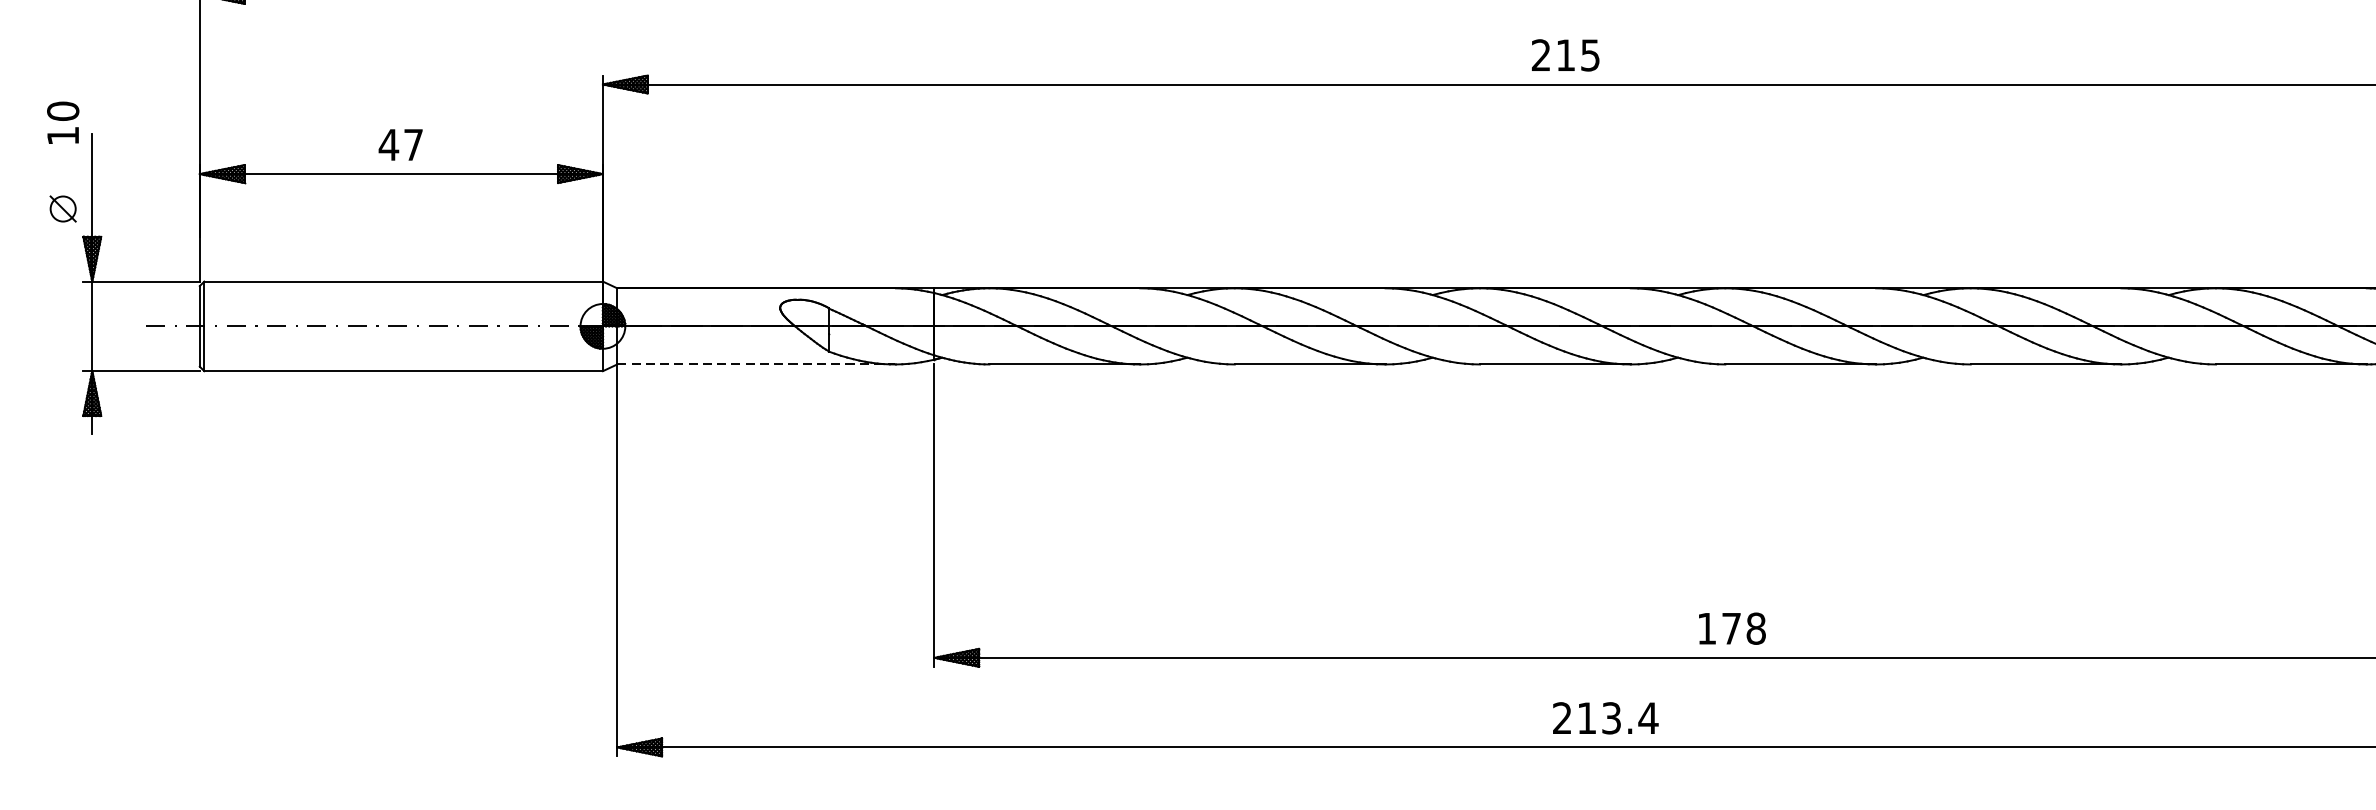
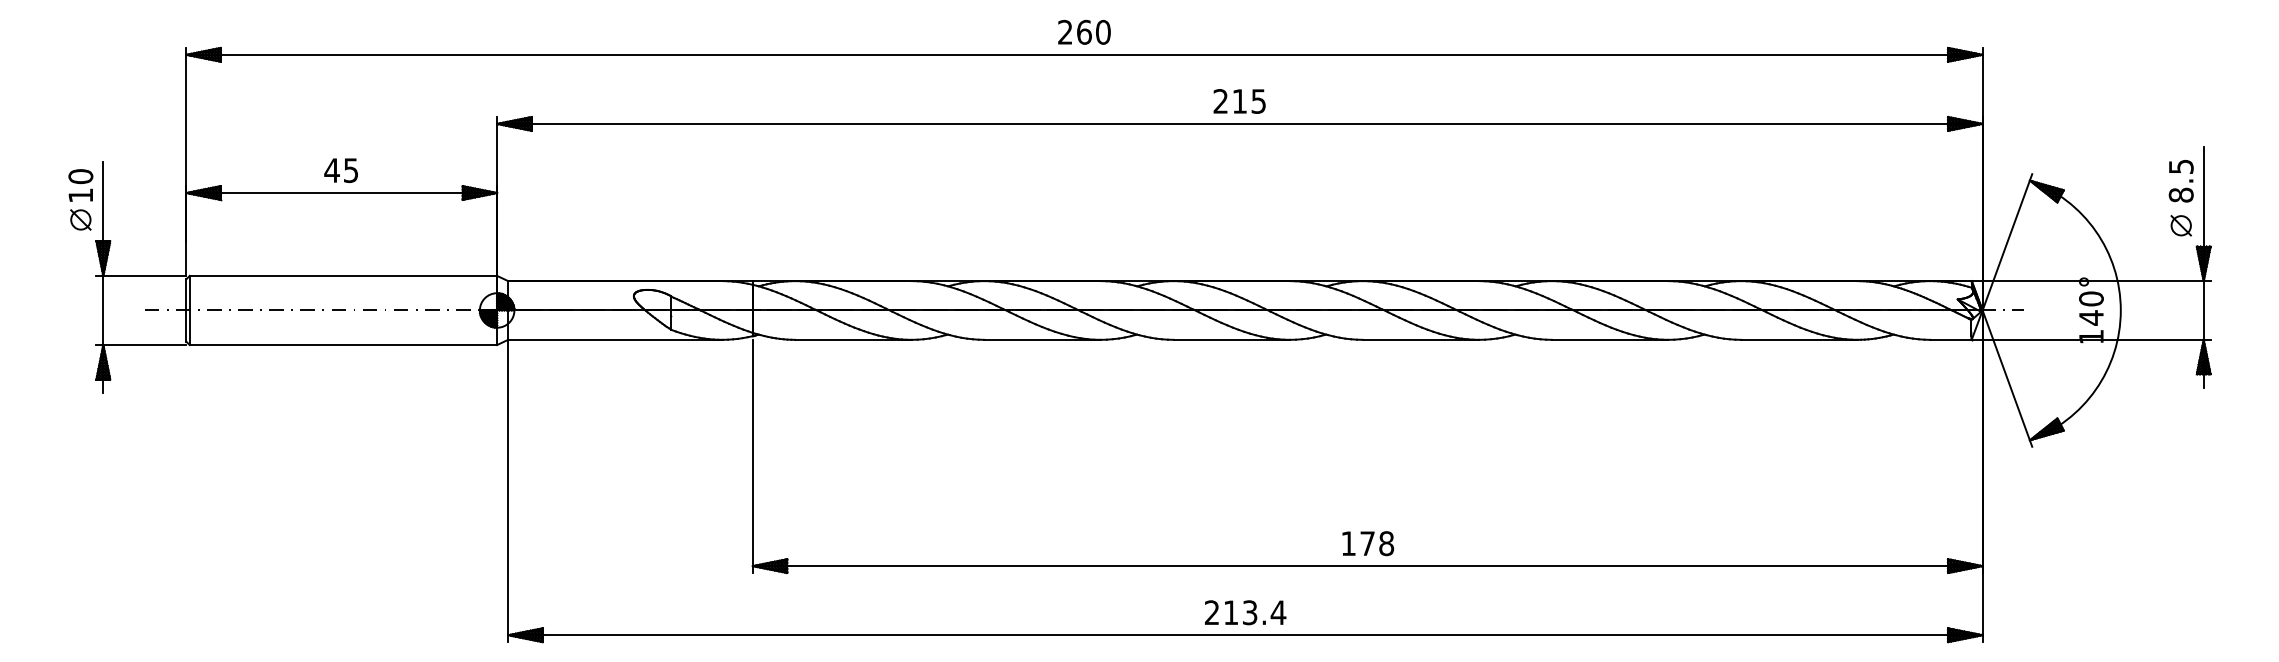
text: (62, 122) -> (80, 185), moved
text: (414, 144) -> (351, 170), 47 -> 45
line: (756, 364) -> (615, 339), dashed -> solid
text: (1605, 717) -> (1245, 612), moved

